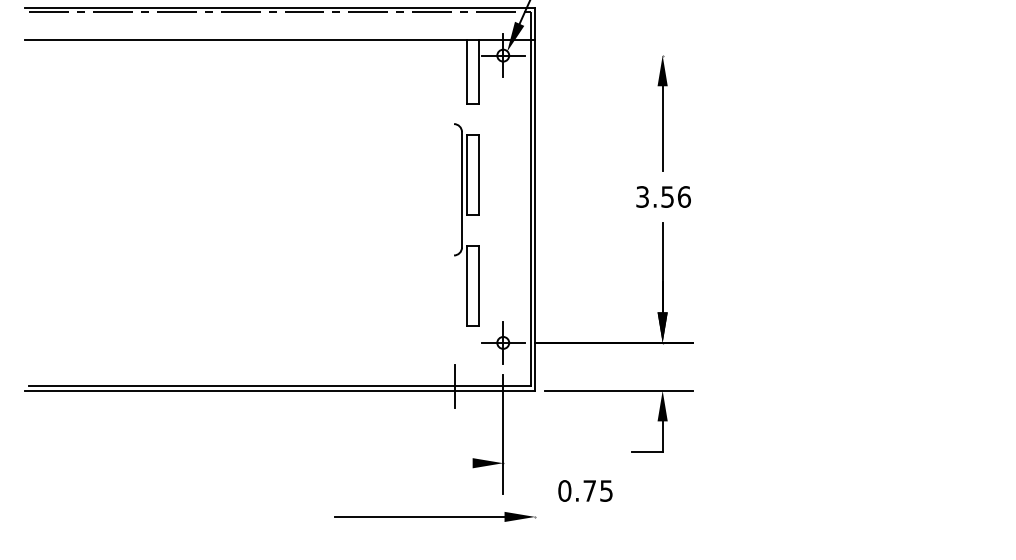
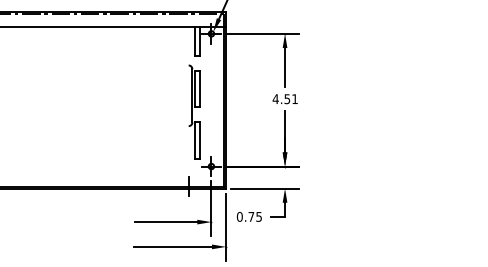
line: (613, 54) -> (262, 33), added
text: (663, 197) -> (285, 99), 3.56 -> 4.51
line: (405, 464) -> (166, 222), added
line: (535, 474) -> (226, 227), added
text: (583, 490) -> (248, 216), moved

